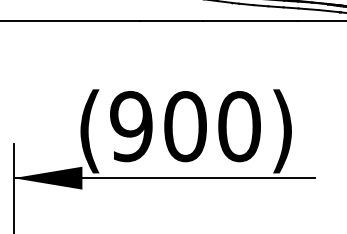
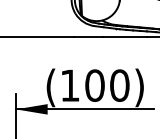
text: (129, 126) -> (69, 85), 900 -> 100

